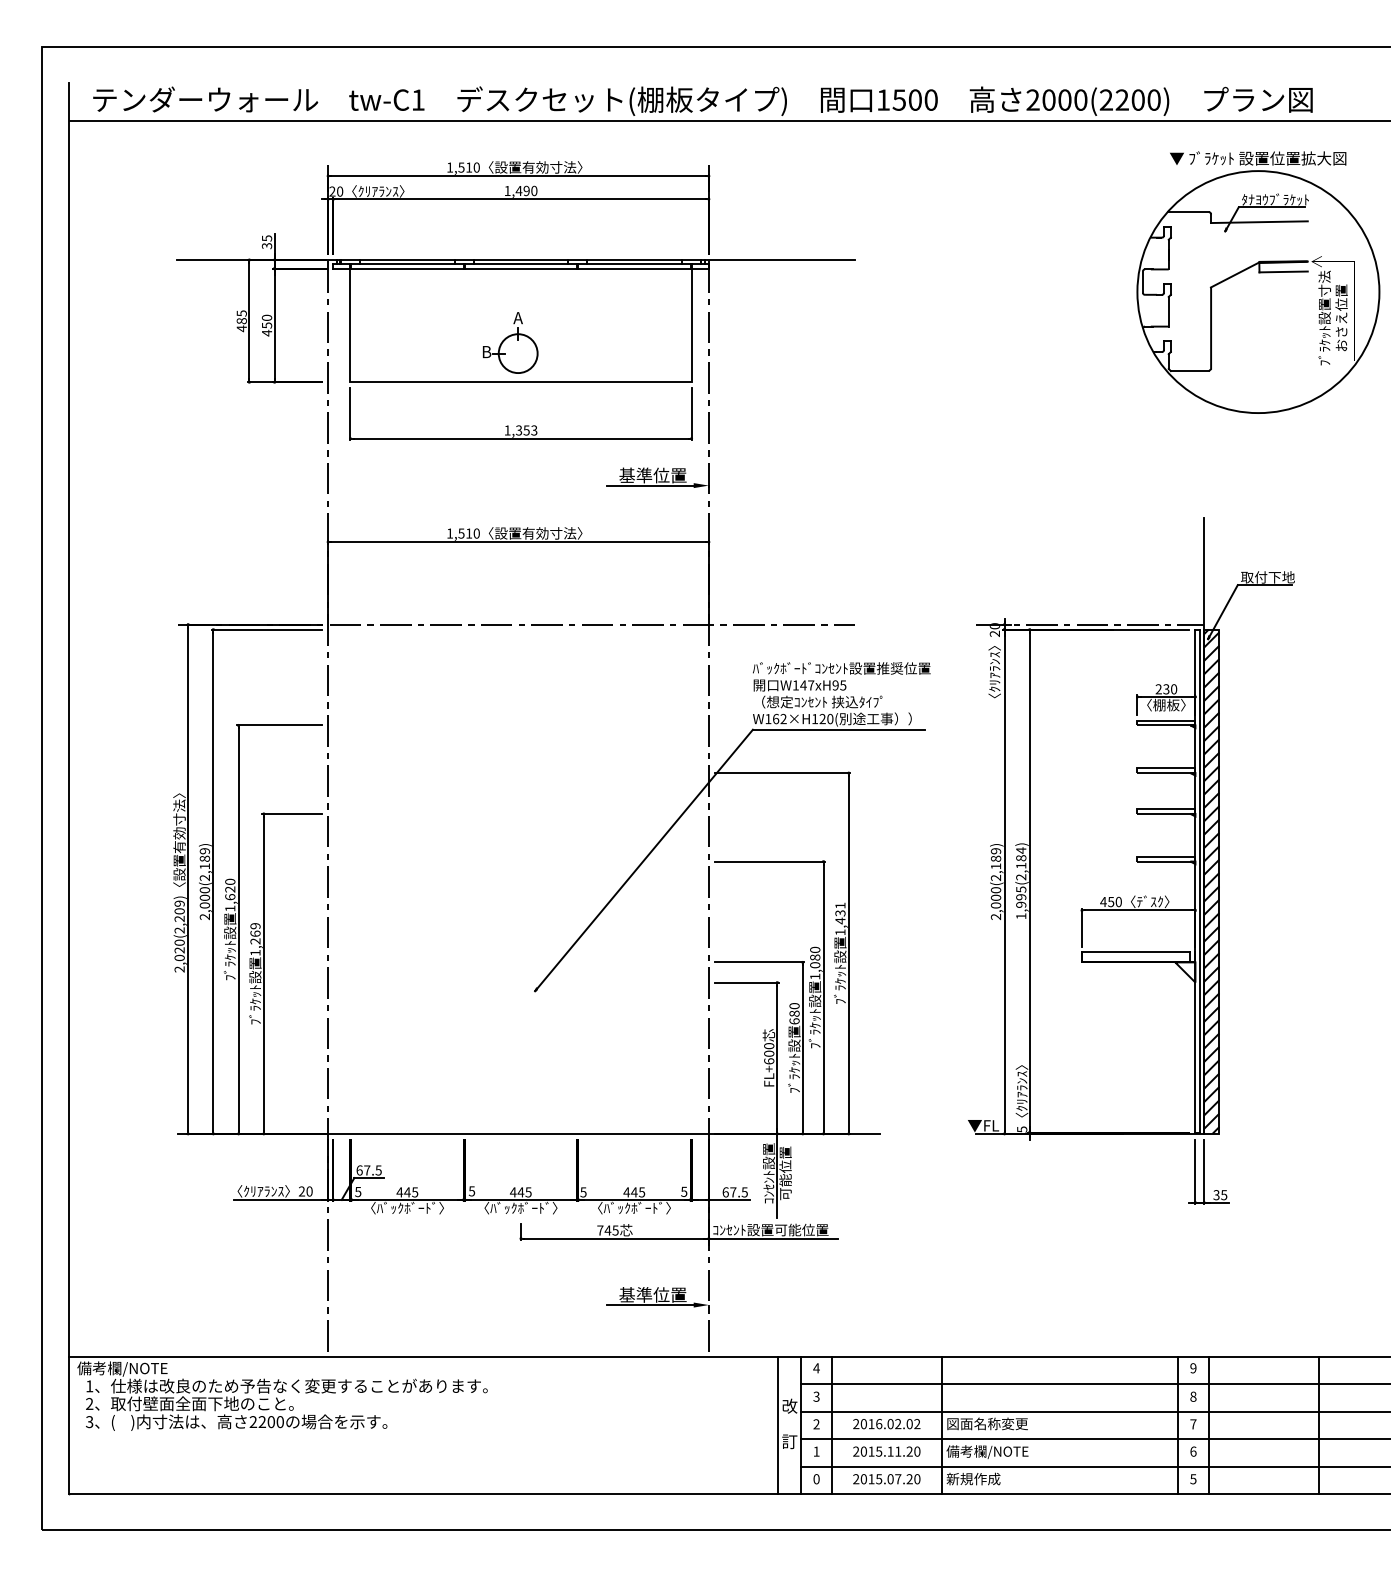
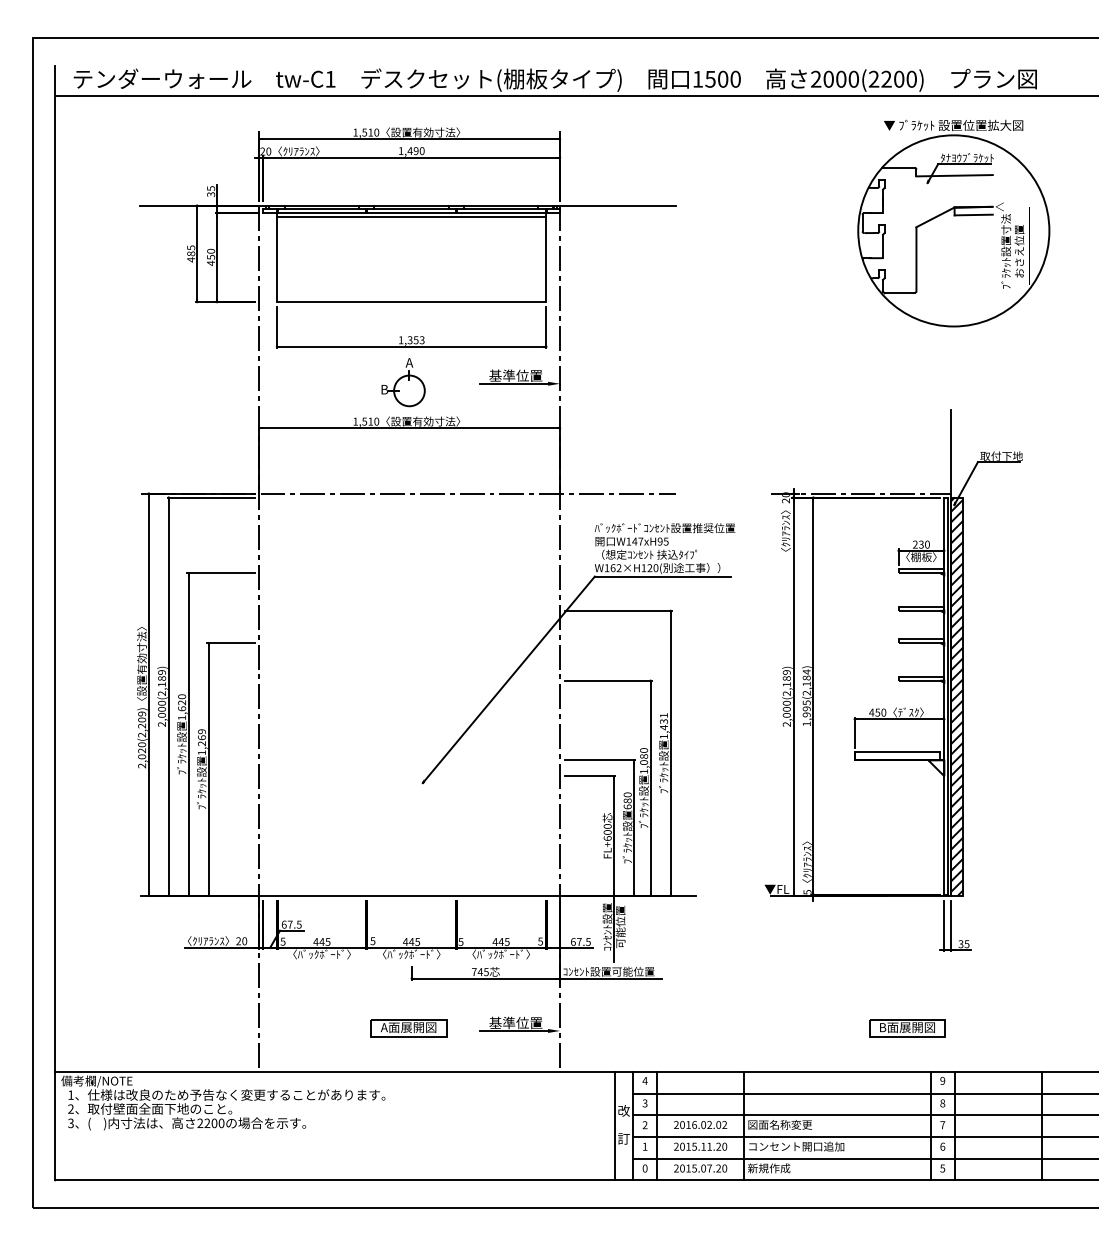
line: (520, 273) -> (411, 216), added
part: (1258, 282) -> (953, 223), moved
part: (510, 342) -> (403, 382), moved
part: (517, 1301) -> (408, 1028), added
part: (1148, 1301) -> (907, 1028), added
text: (1007, 1451) -> (795, 1146), 備考欄/NOTE -> コンセント開口追加

